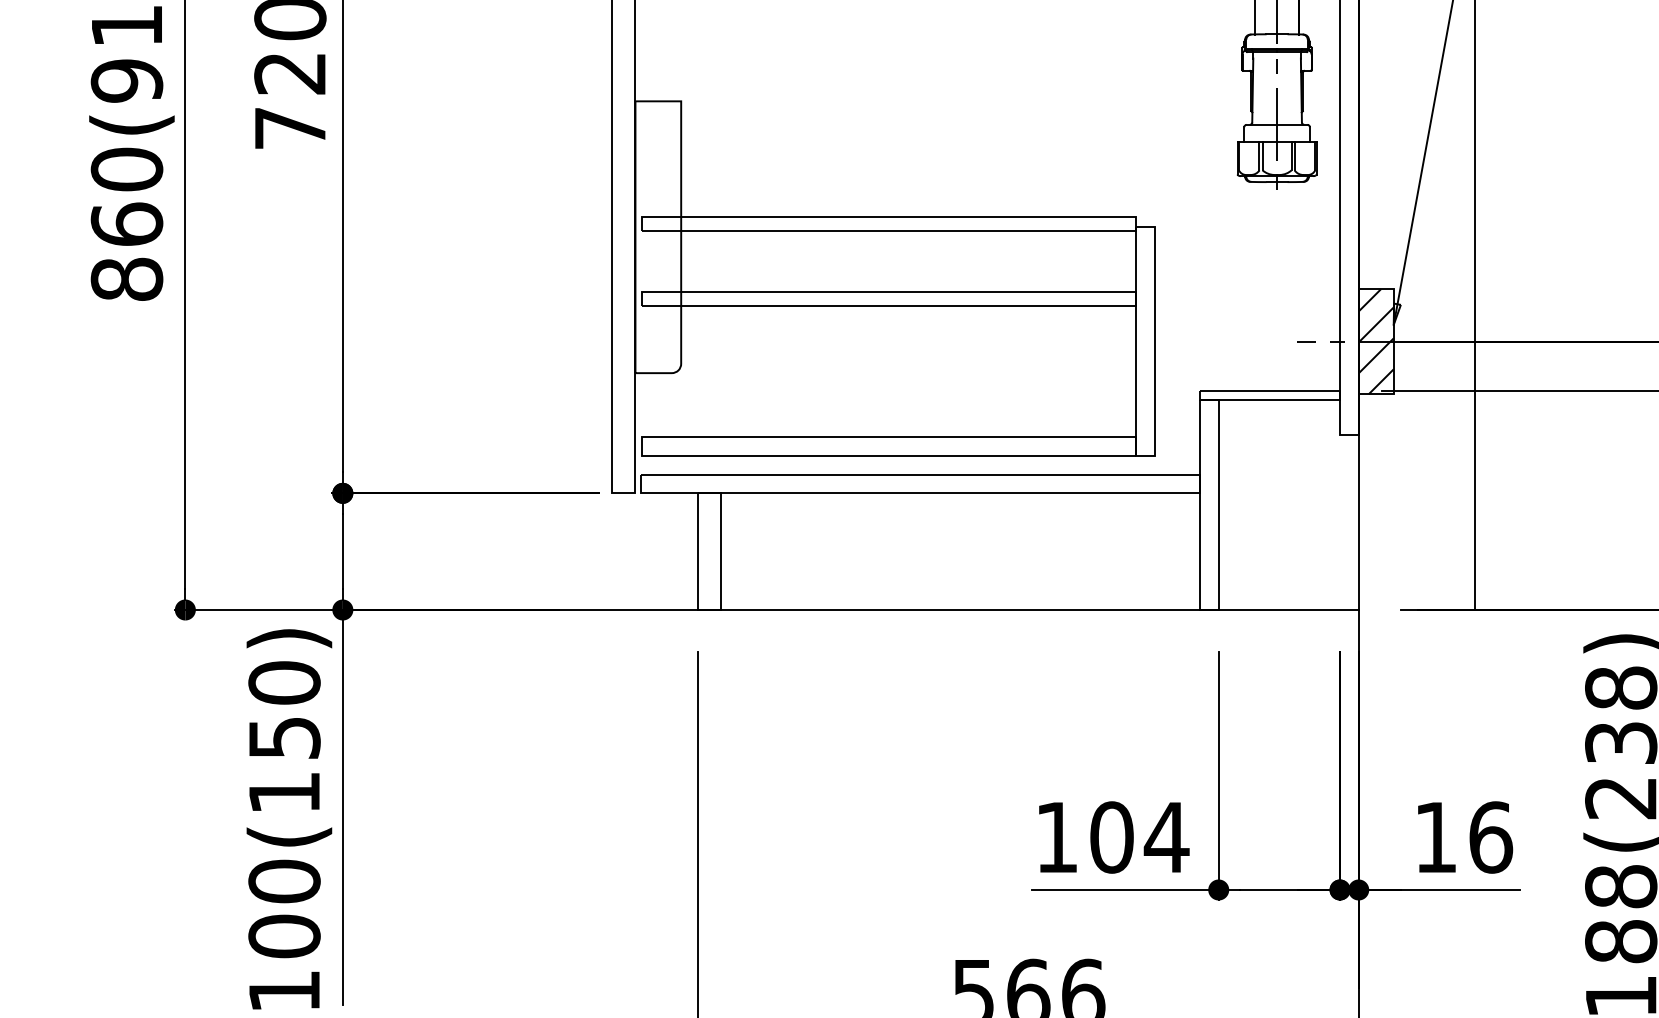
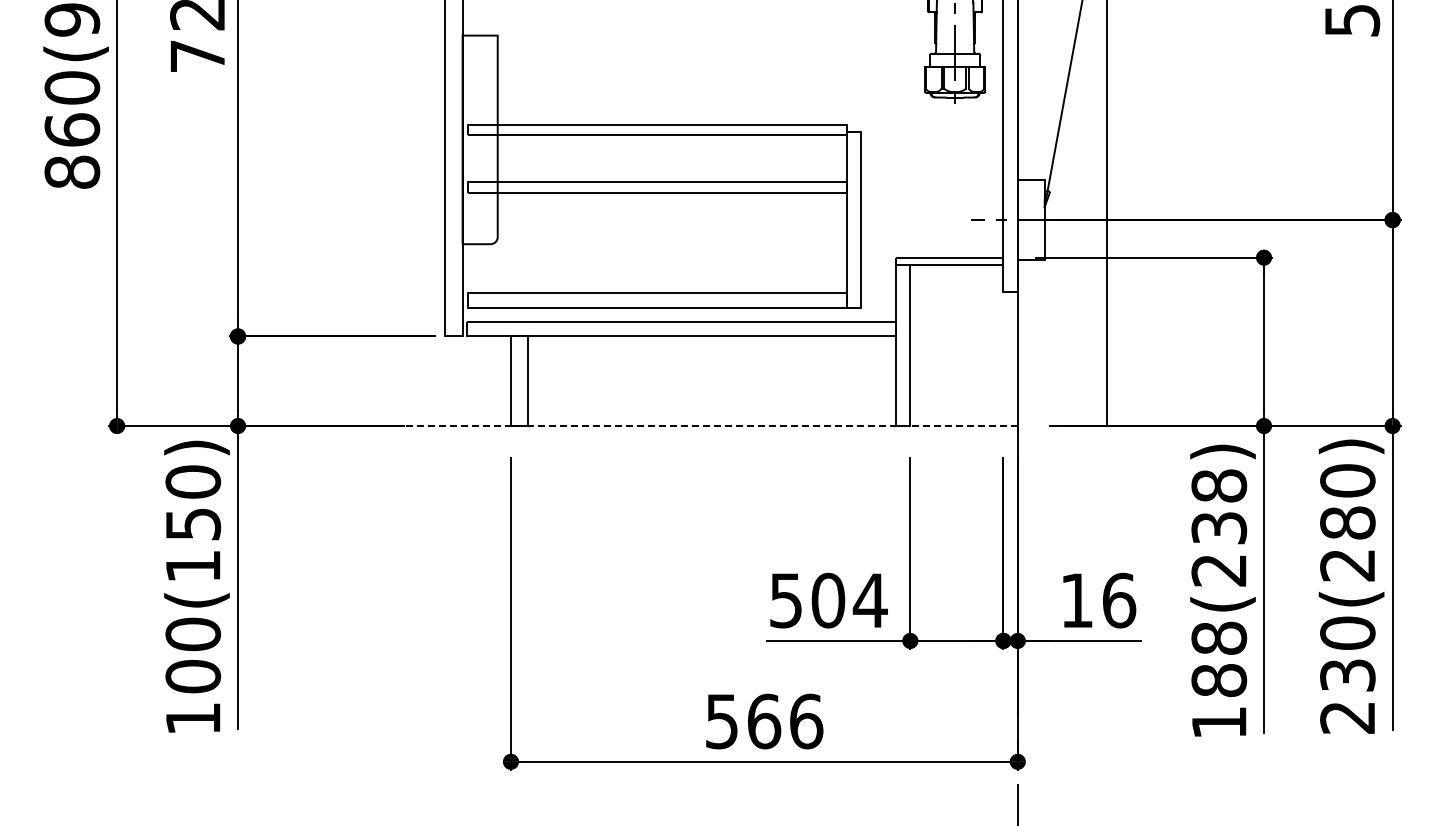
hatch: (1375, 340) -> (1030, 219), removed
line: (908, 610) -> (672, 426), solid -> dashed
text: (1056, 837) -> (785, 600), 104 -> 504

